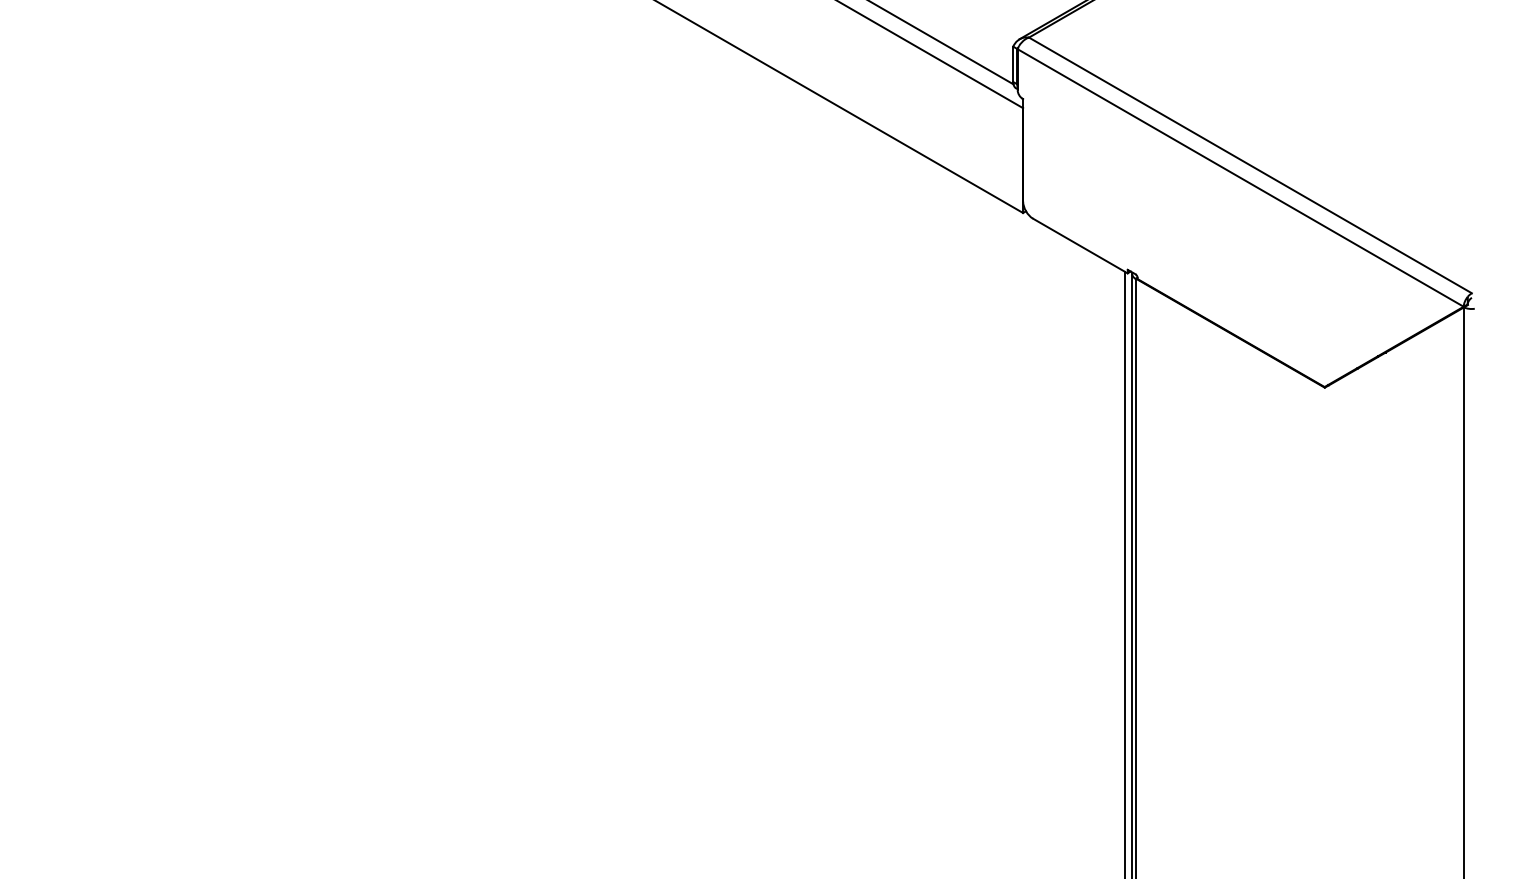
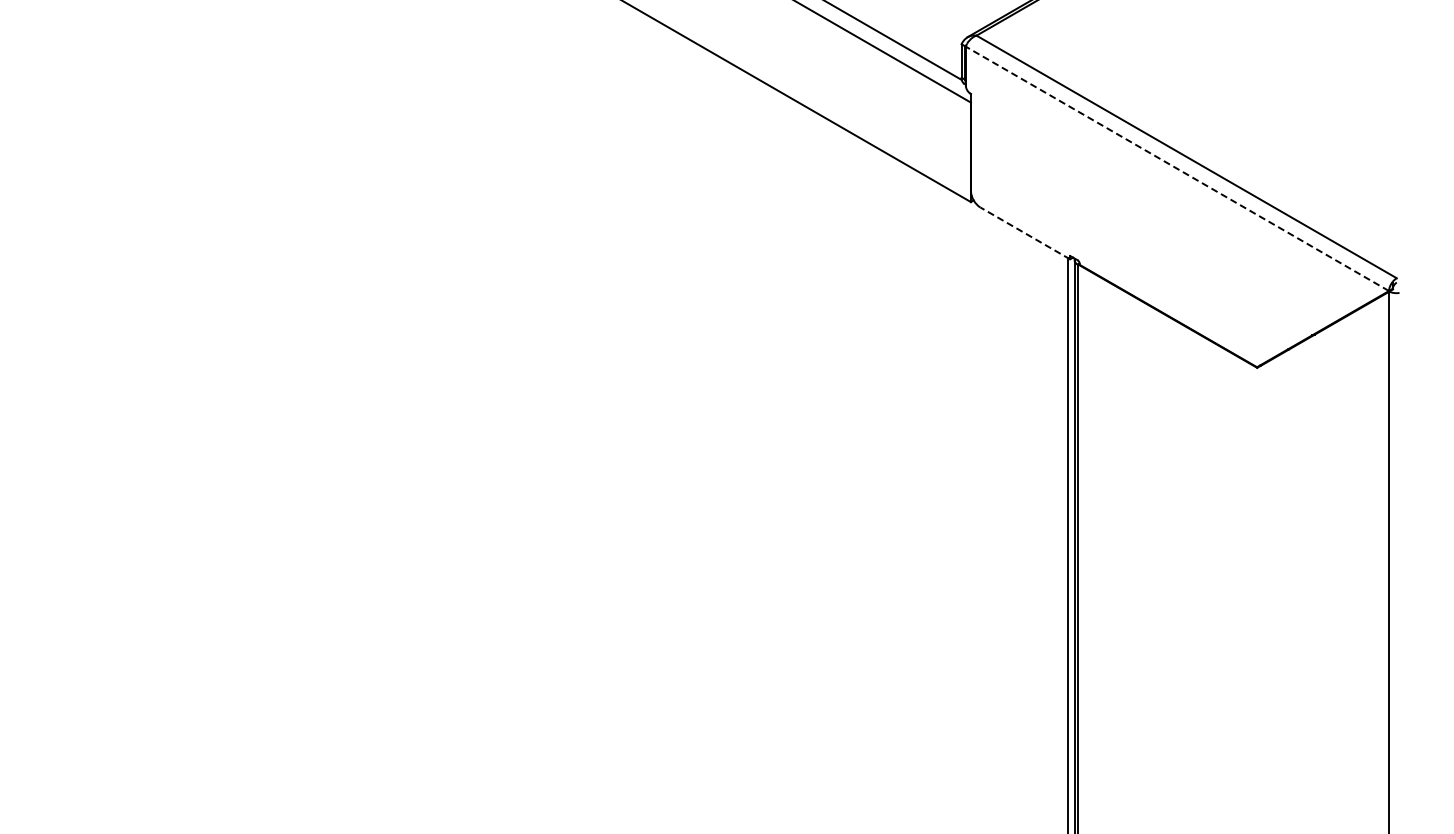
line: (1240, 177) -> (1177, 168), solid -> dashed
line: (1080, 246) -> (1025, 233), solid -> dashed

